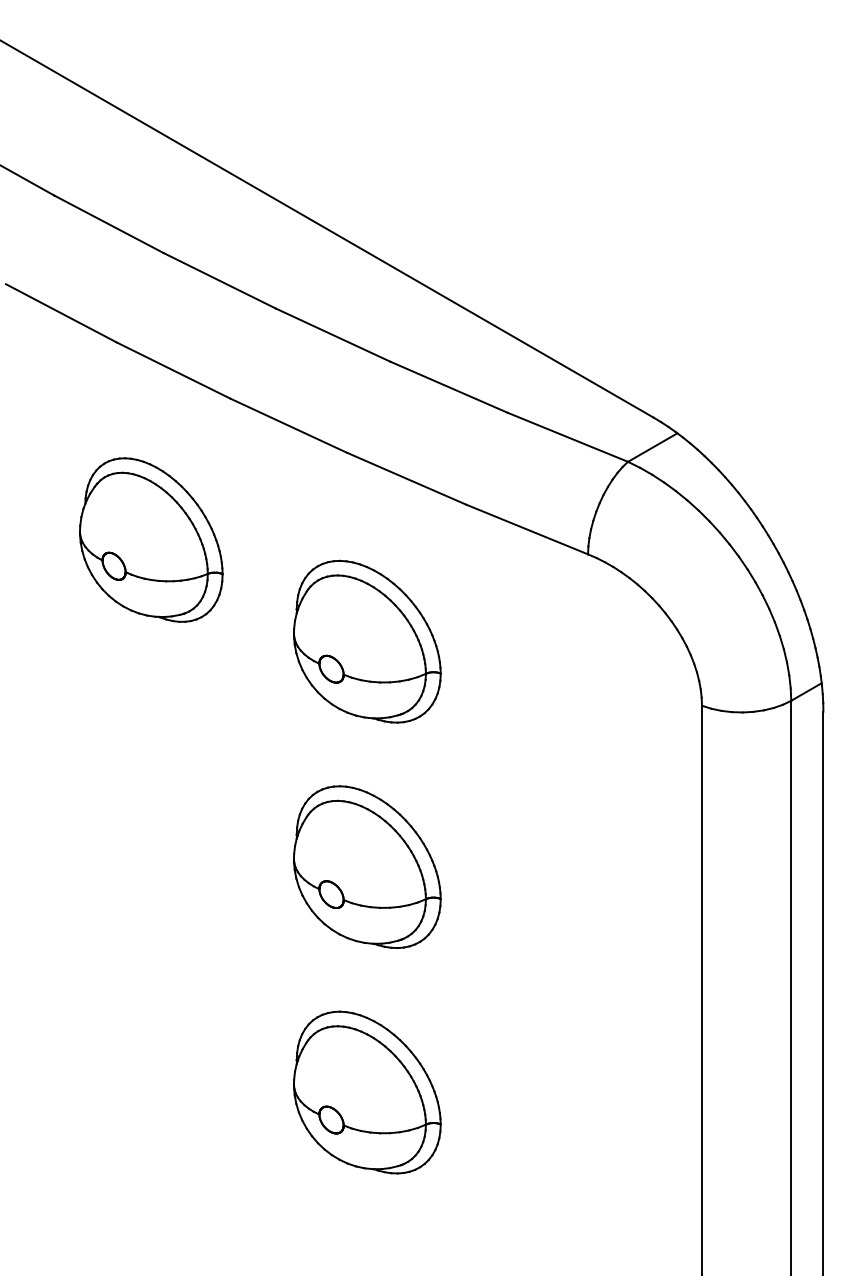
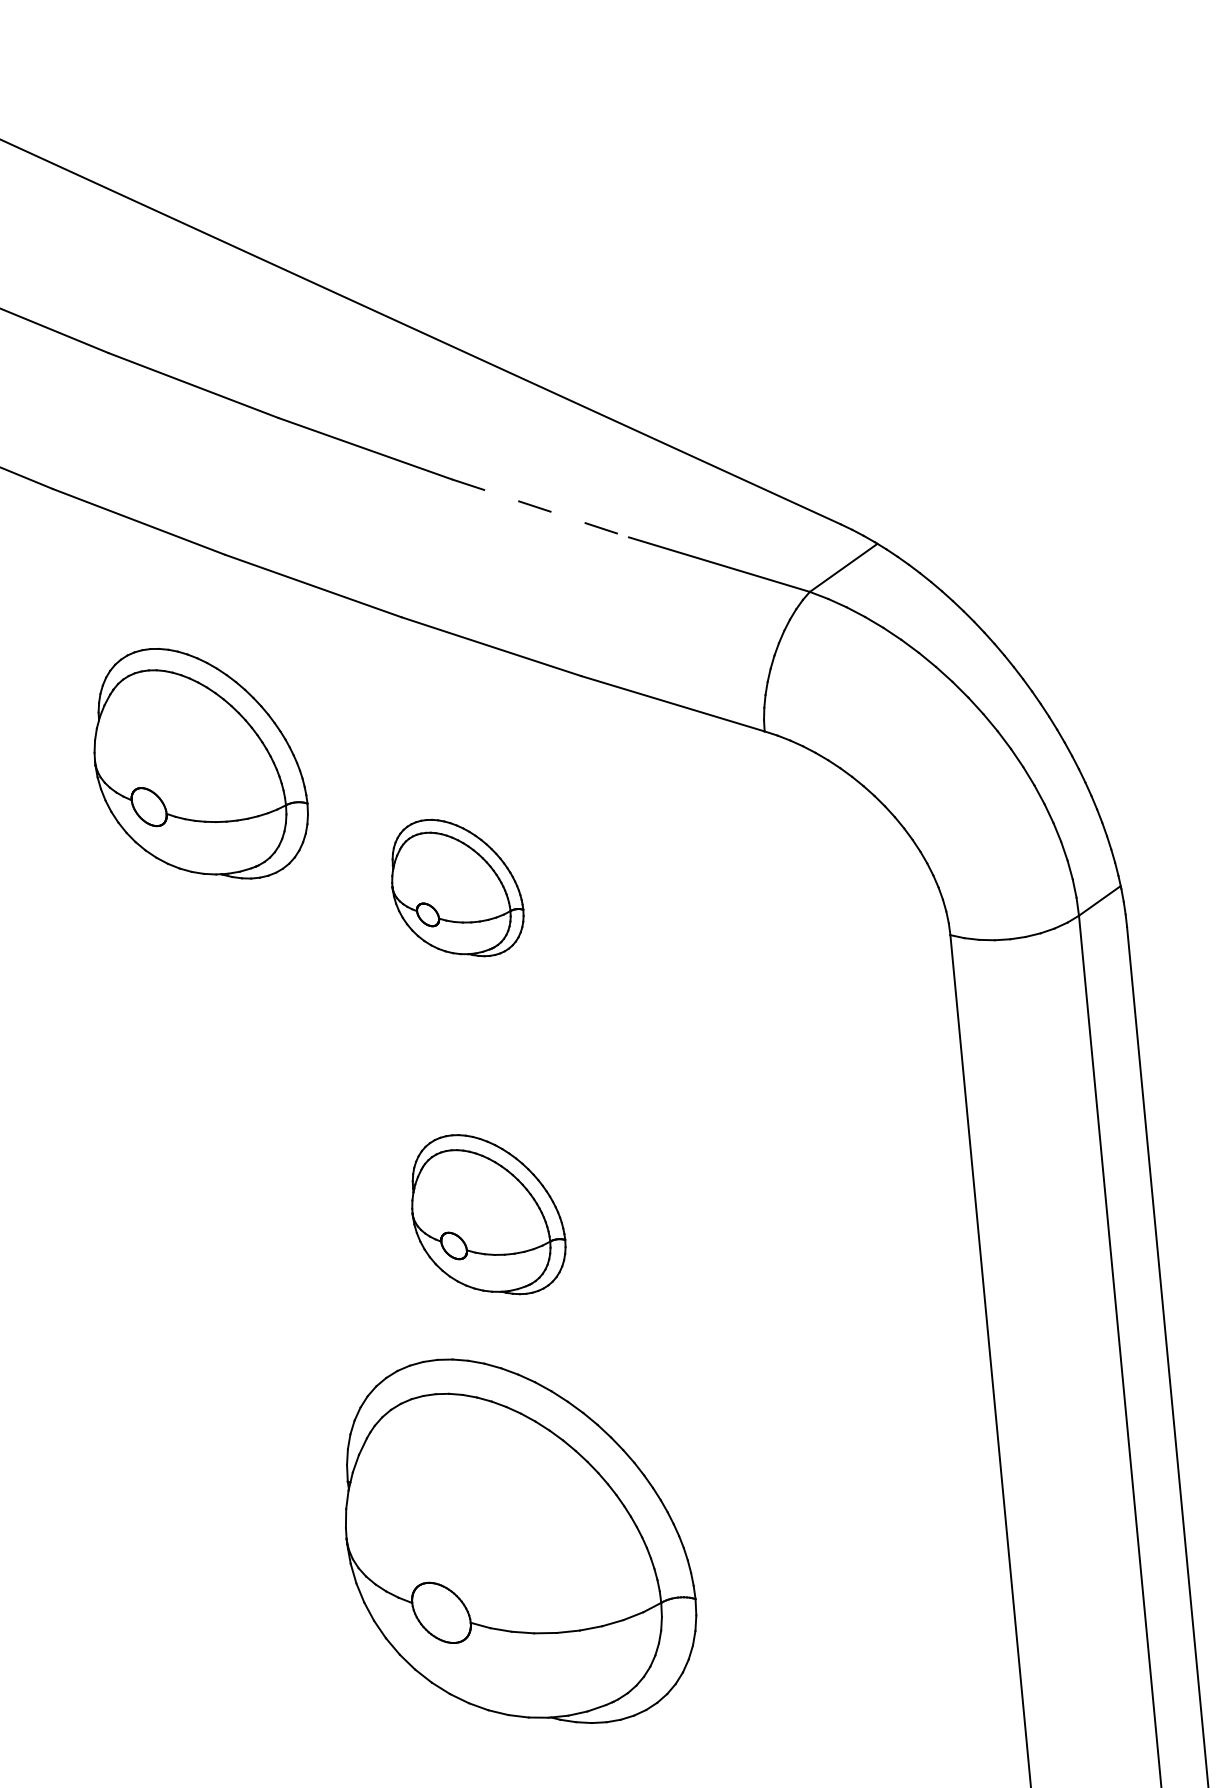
line: (449, 387) -> (541, 508), solid -> dashed
part: (151, 539) -> (199, 763), moved
part: (367, 641) -> (457, 887), size x0.6
part: (367, 866) -> (487, 1213), size x0.7
part: (367, 1092) -> (518, 1541), size x1.6

